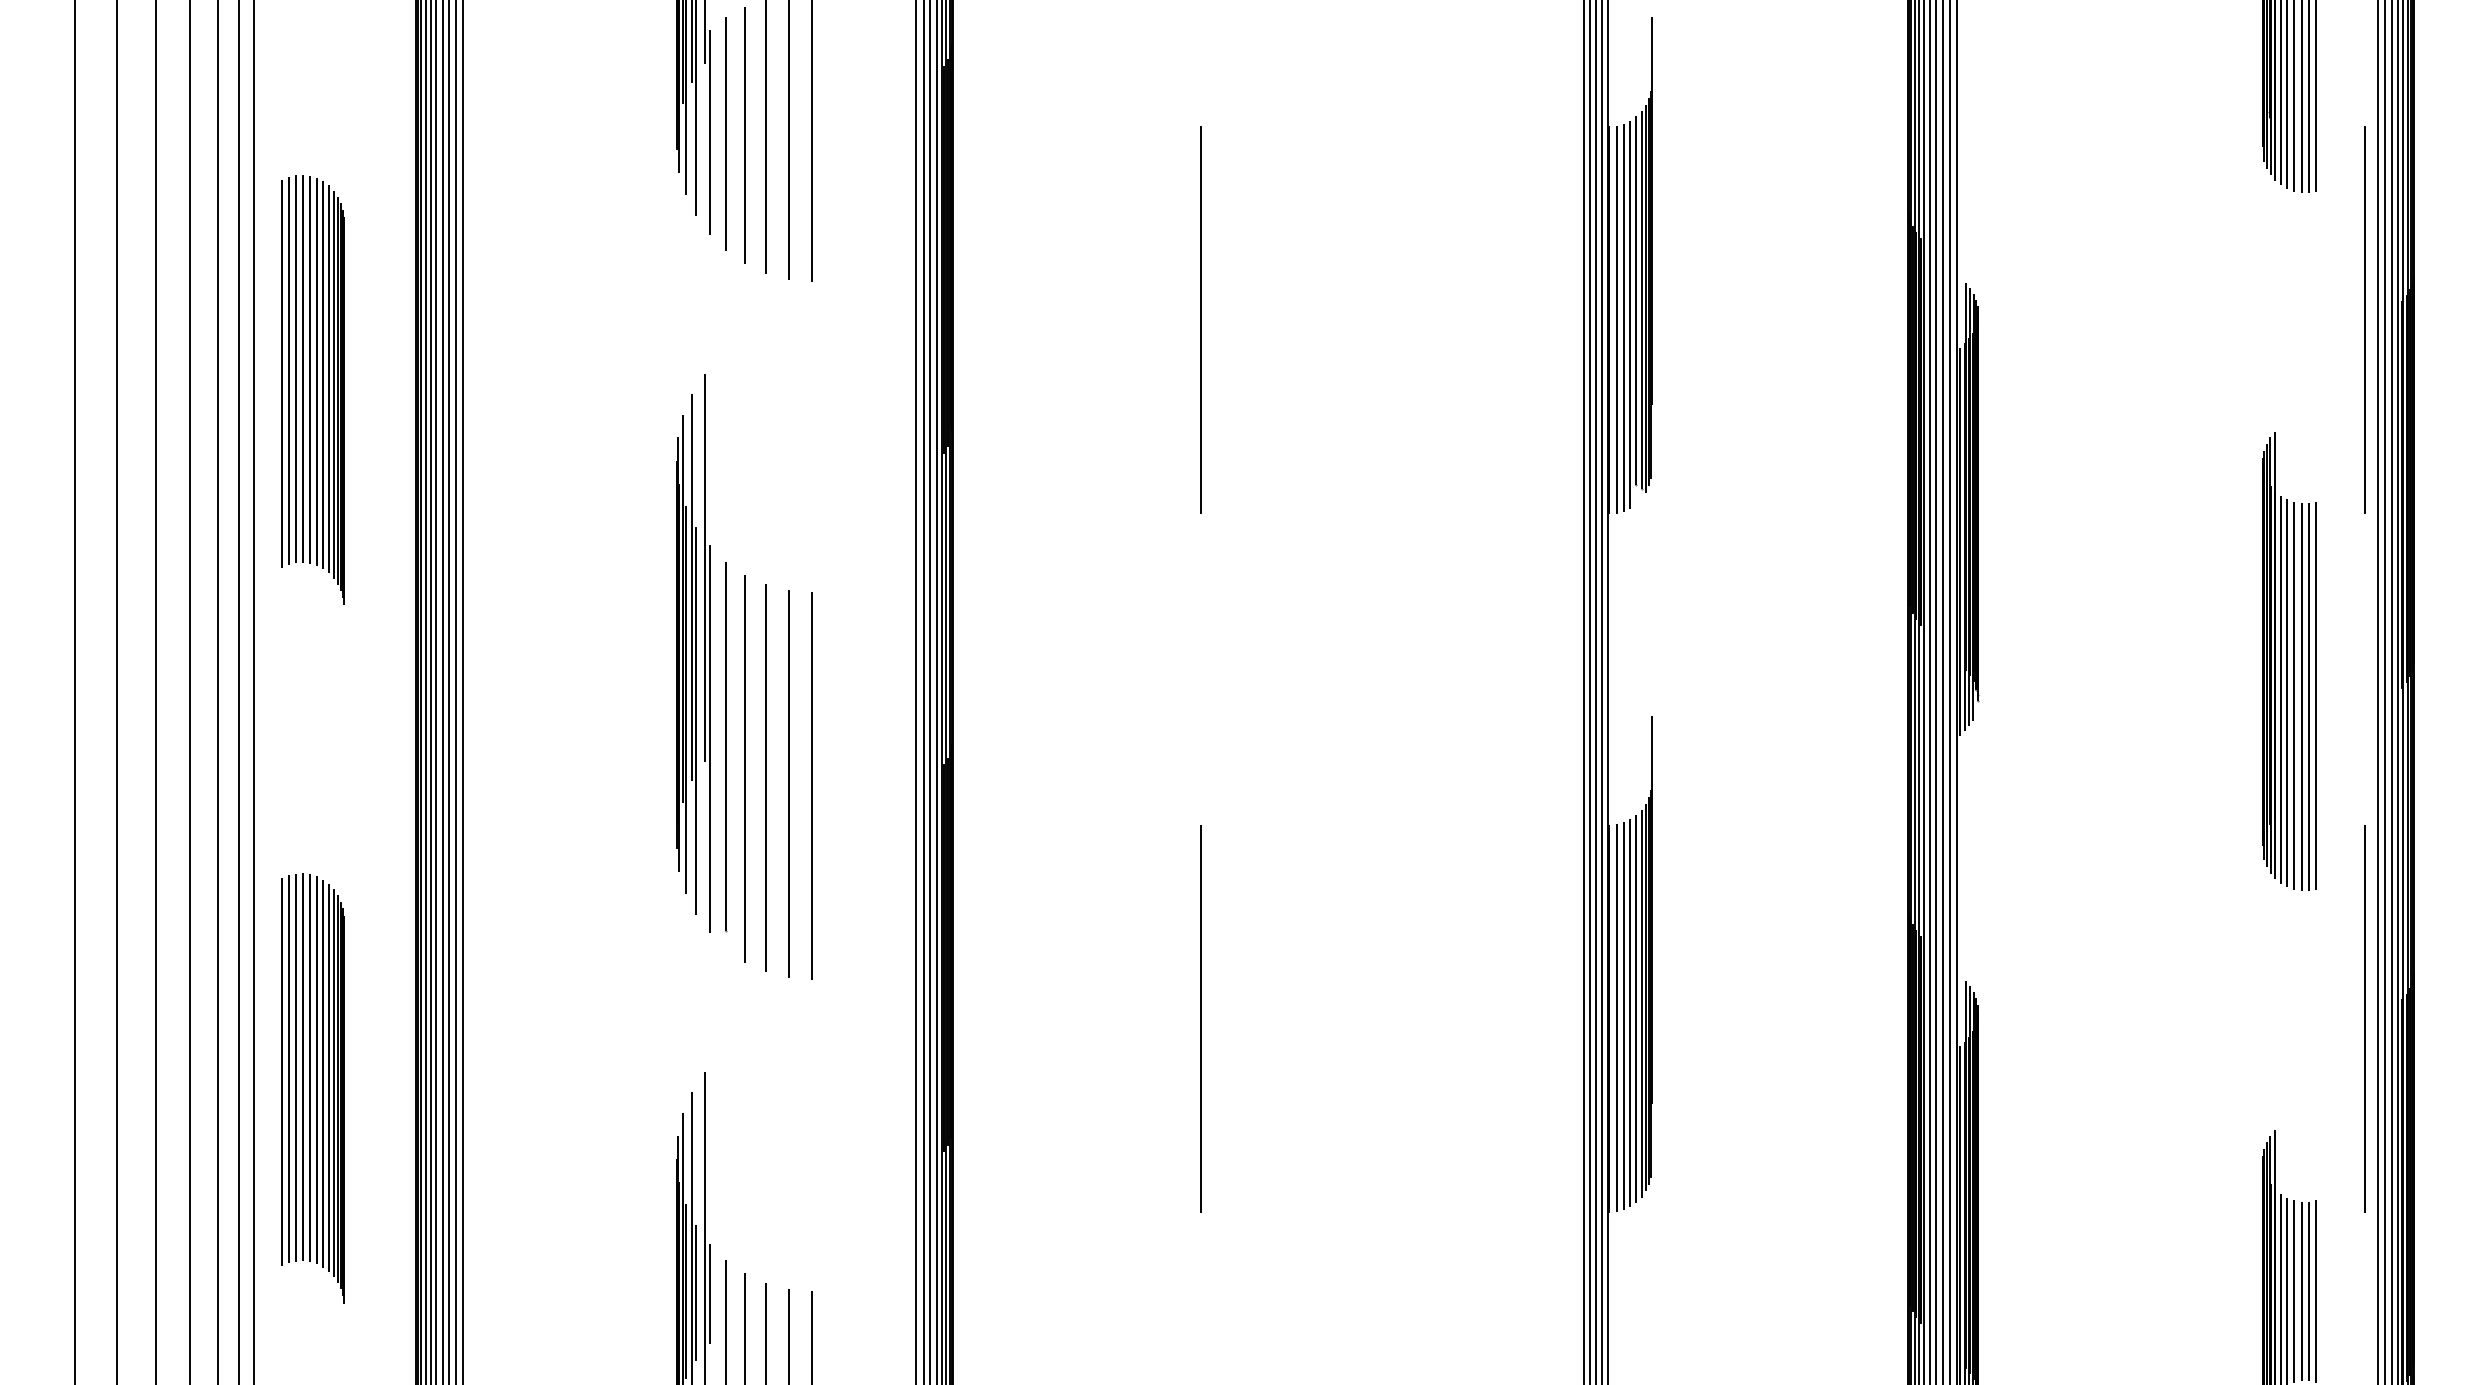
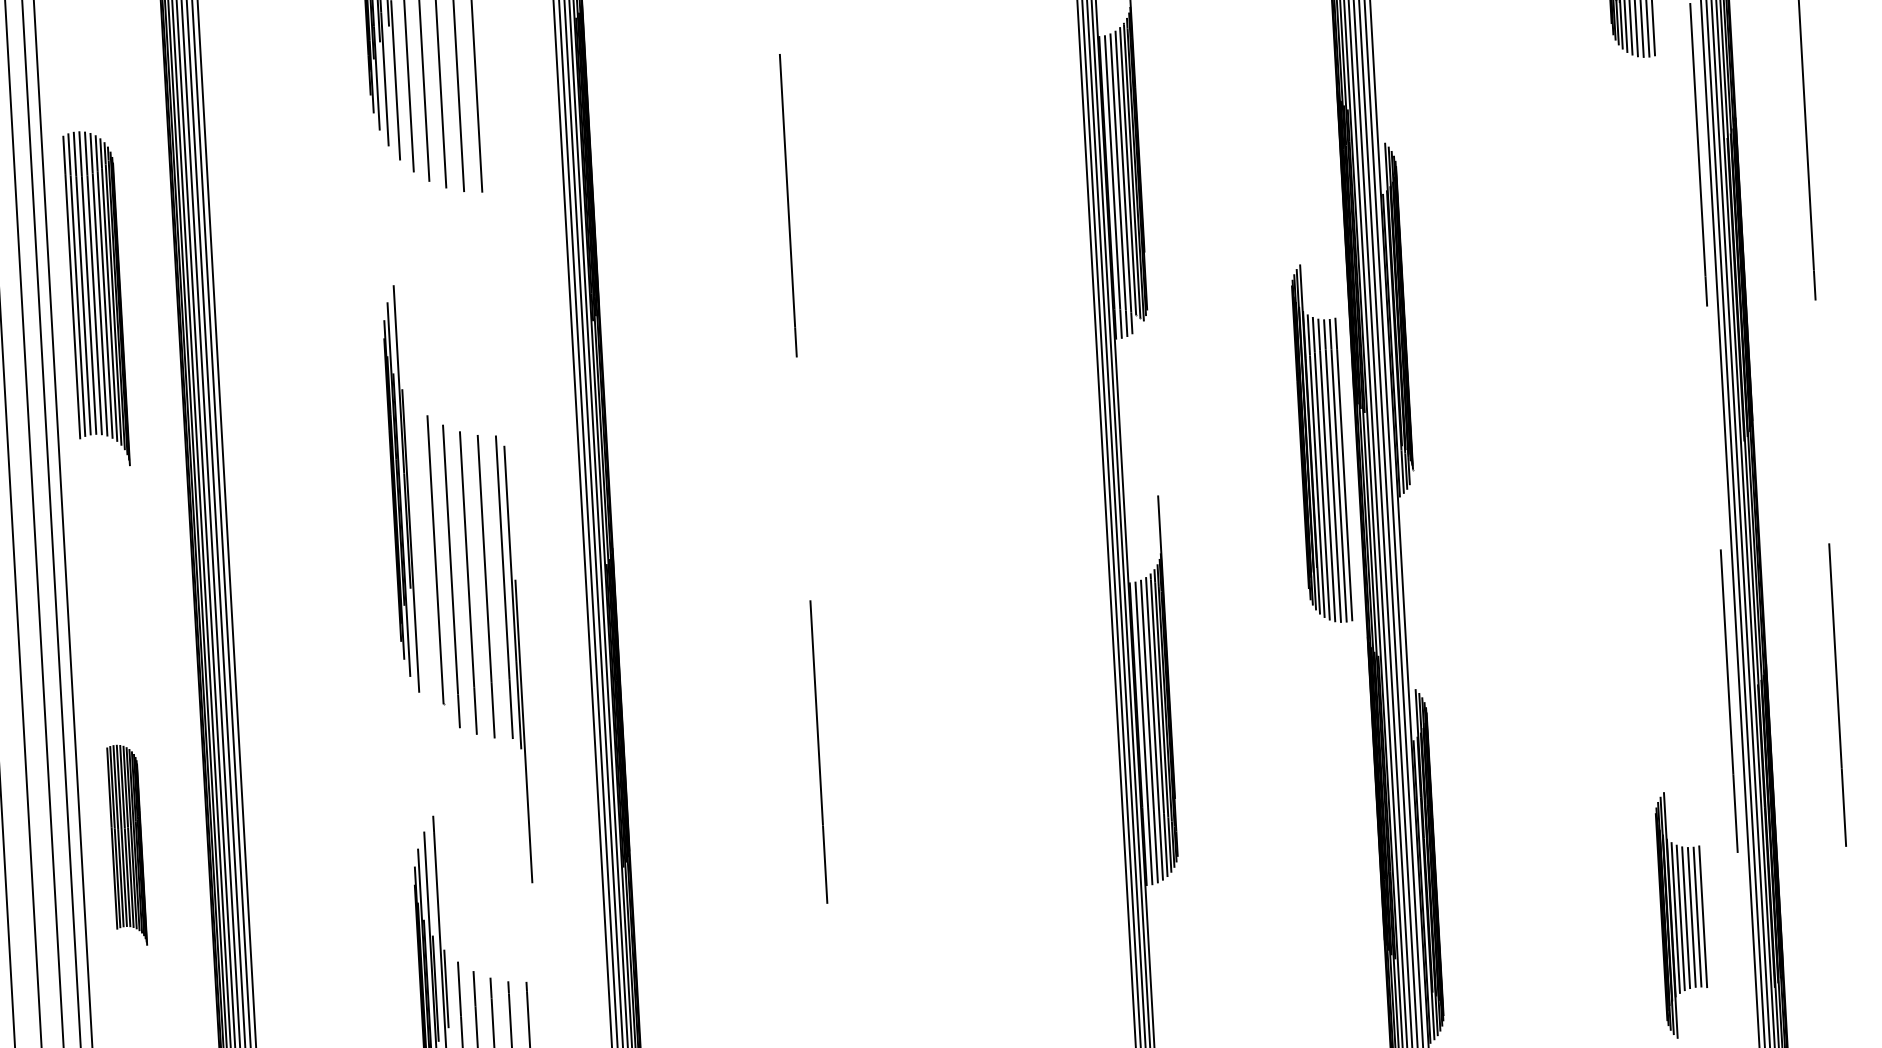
part: (707, 653) -> (518, 664), moved
part: (2289, 661) -> (1321, 443), moved
part: (312, 1088) -> (126, 845), size x0.6

